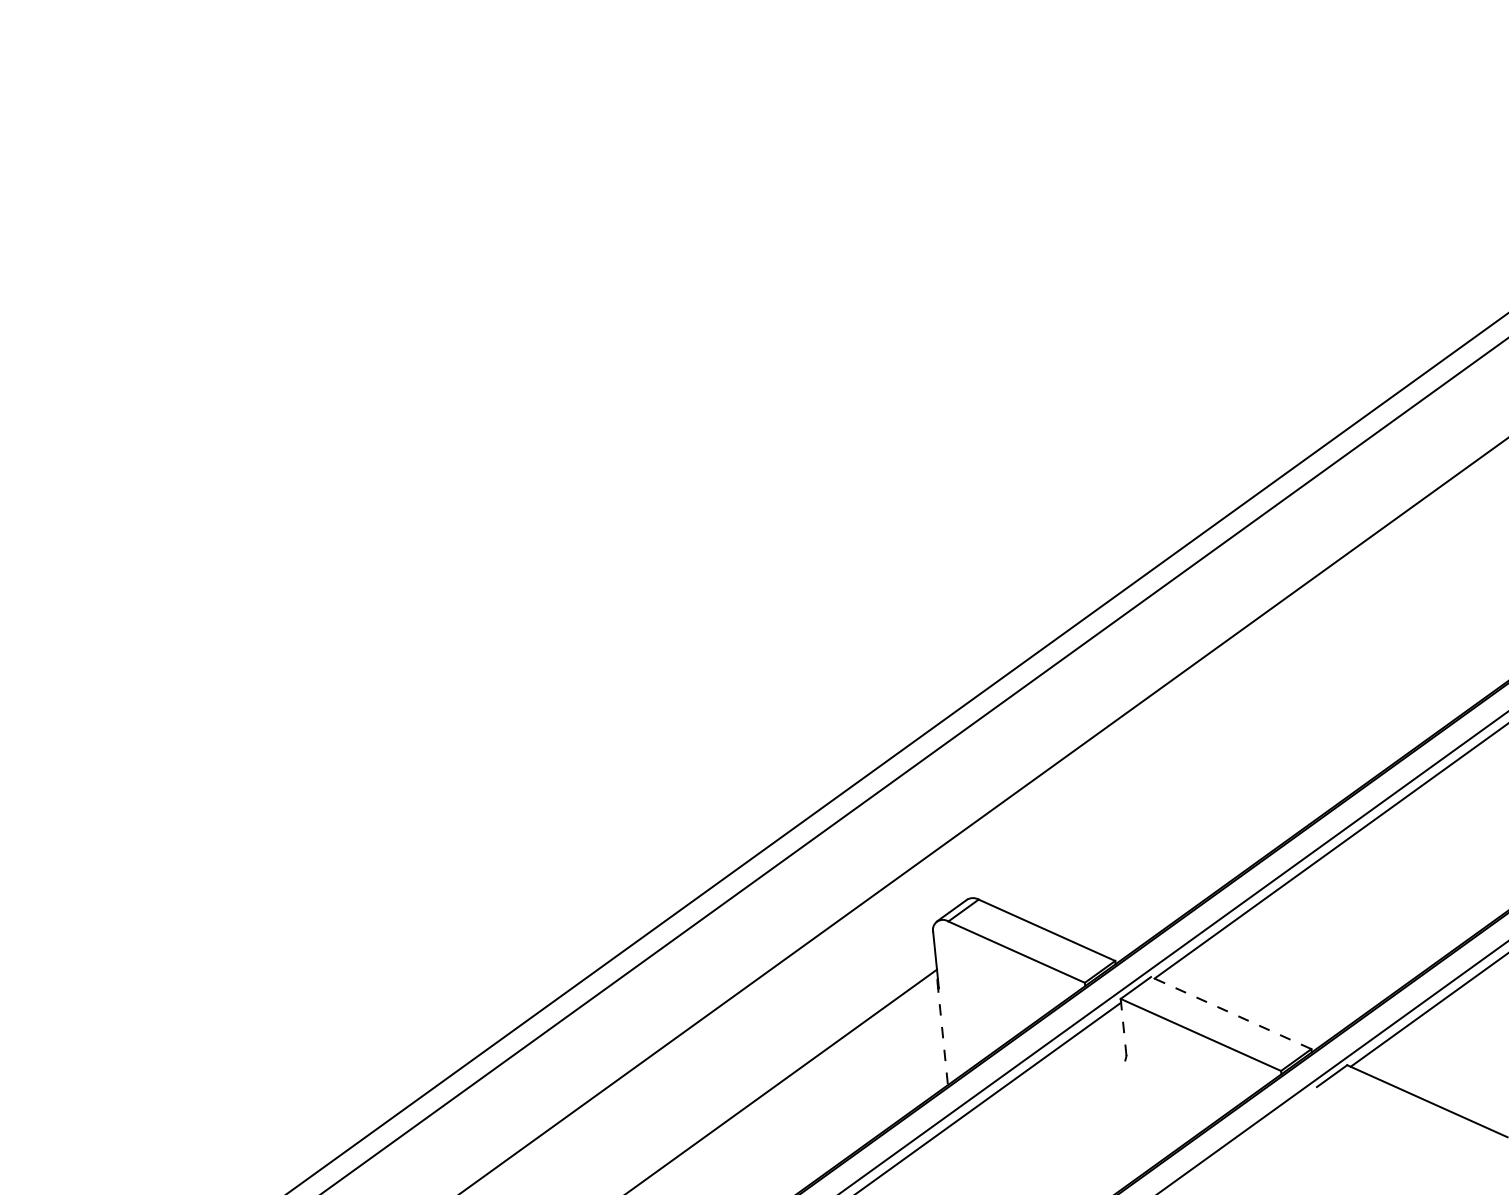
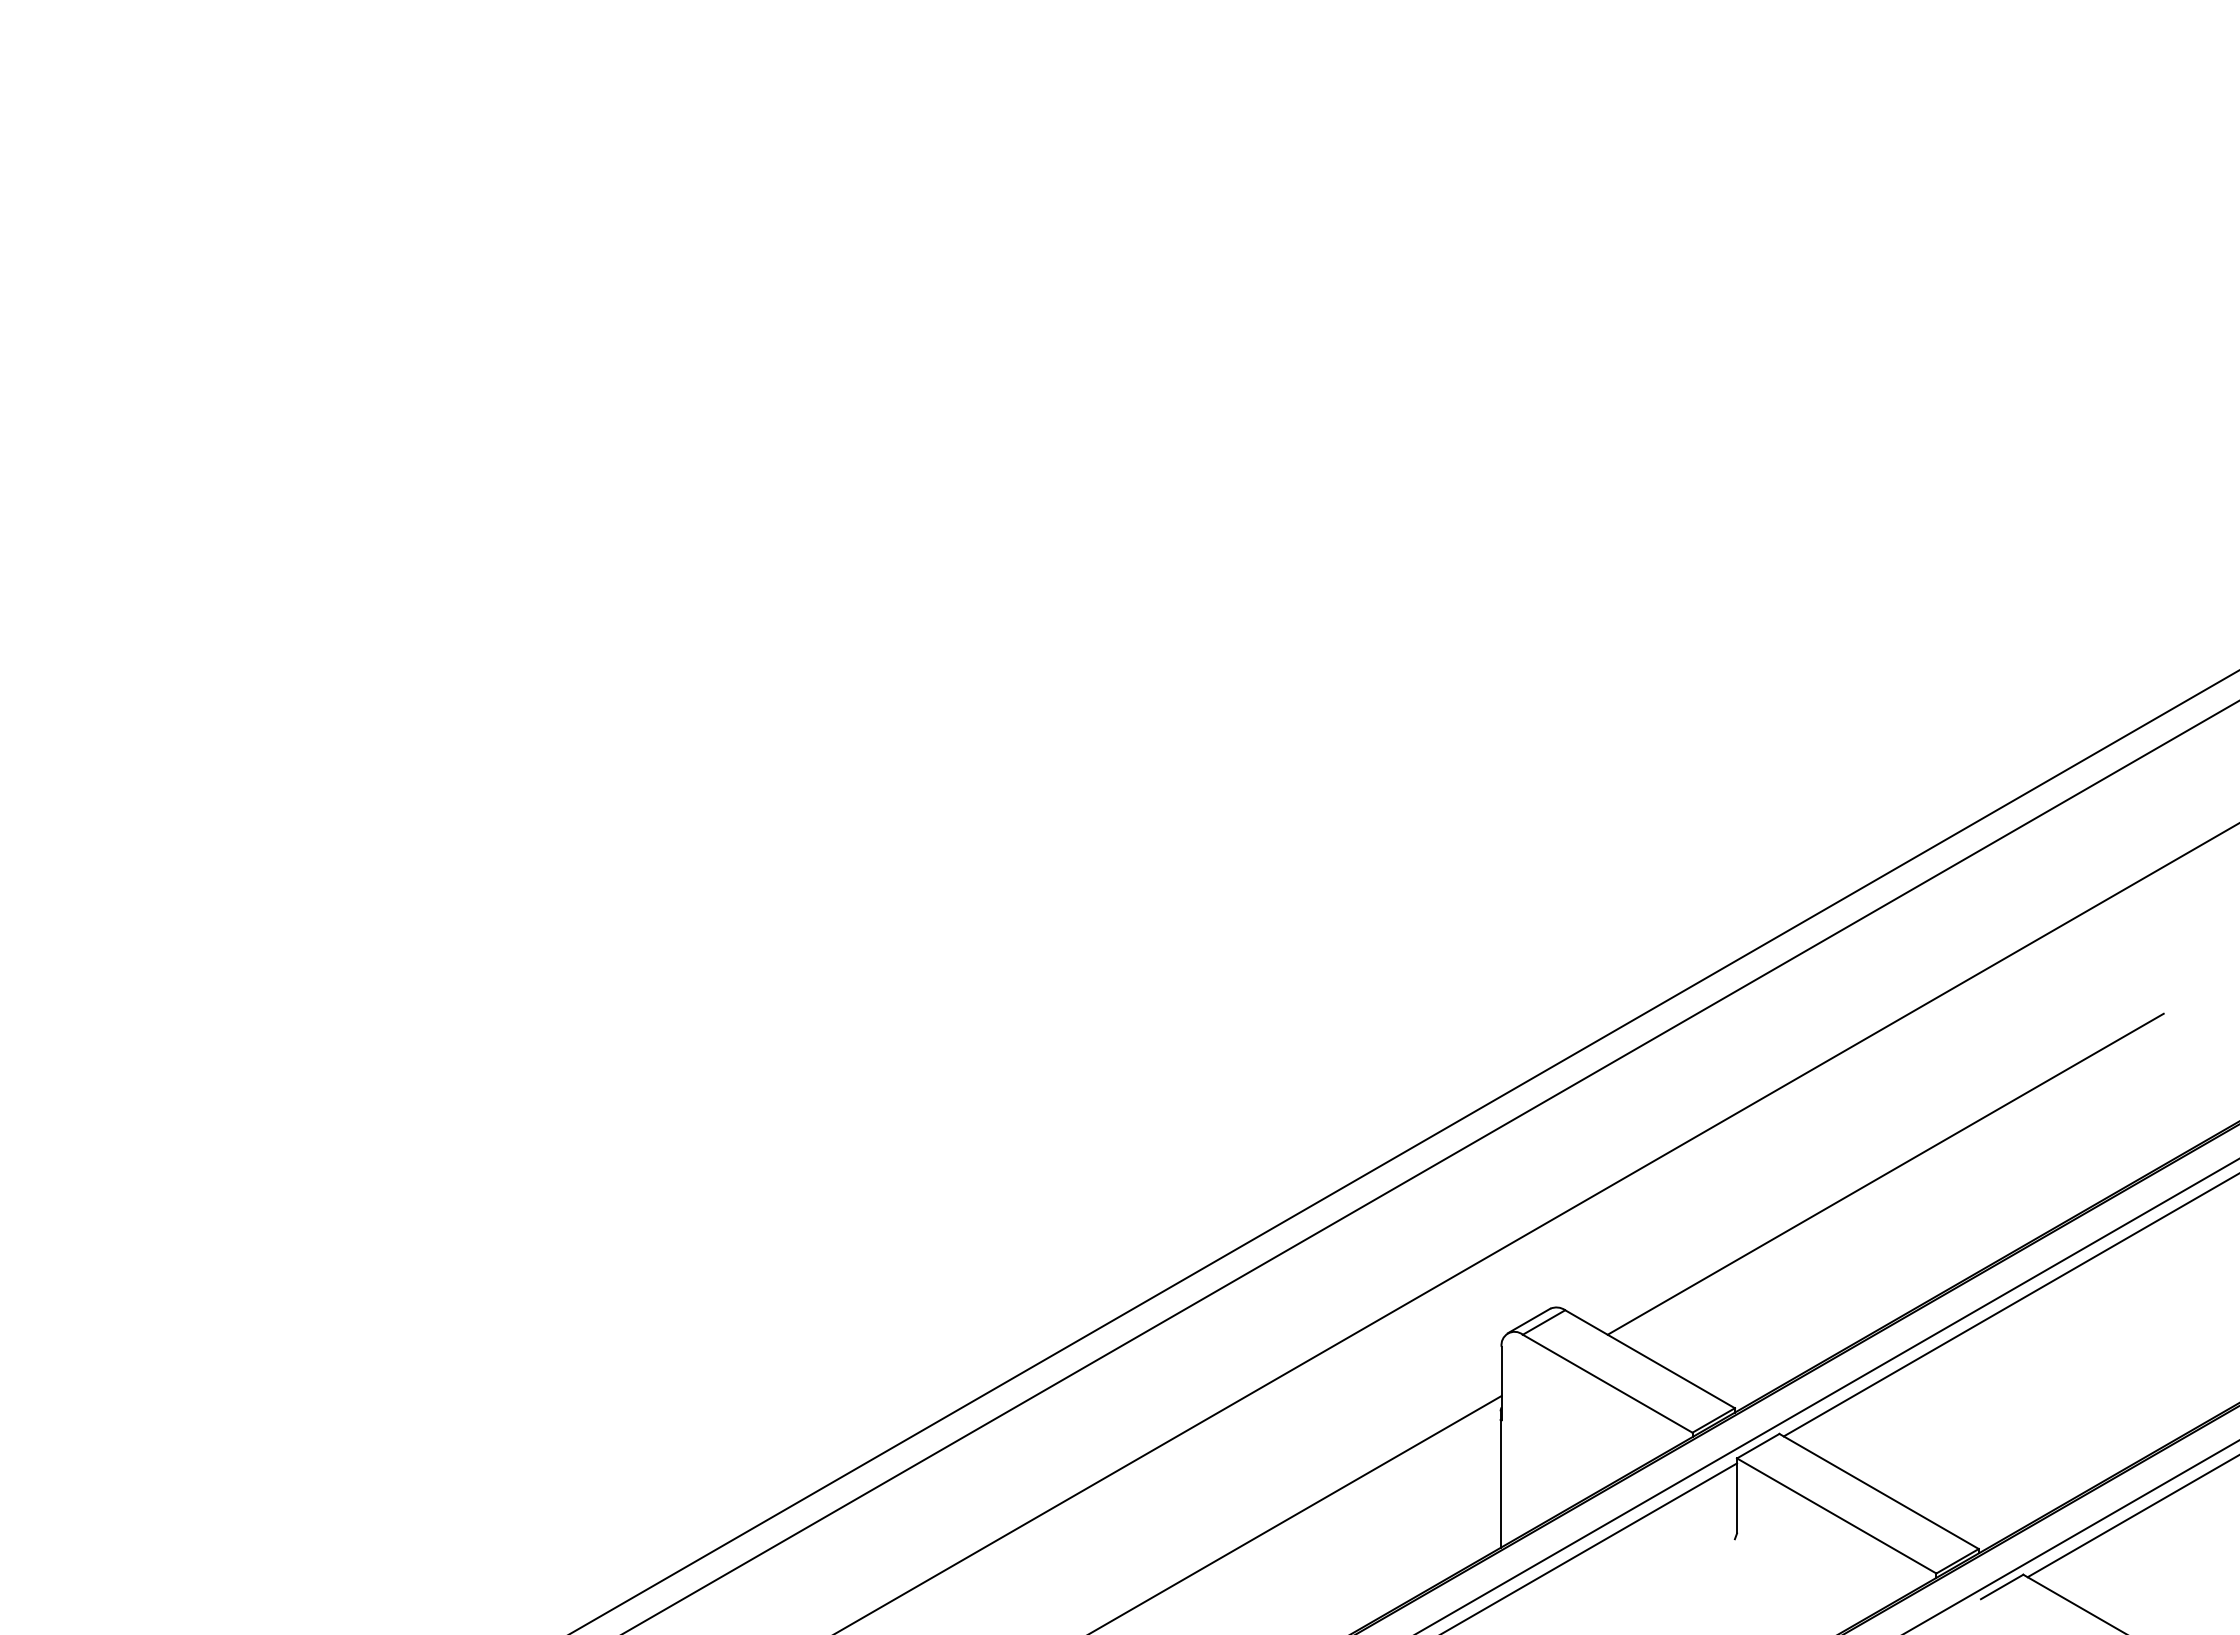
line: (1211, 770) -> (1885, 1173), added
line: (1230, 1013) -> (1878, 1491), dashed -> solid
line: (1123, 1027) -> (1737, 1495), dashed -> solid
line: (942, 1033) -> (1500, 1480), dashed -> solid

